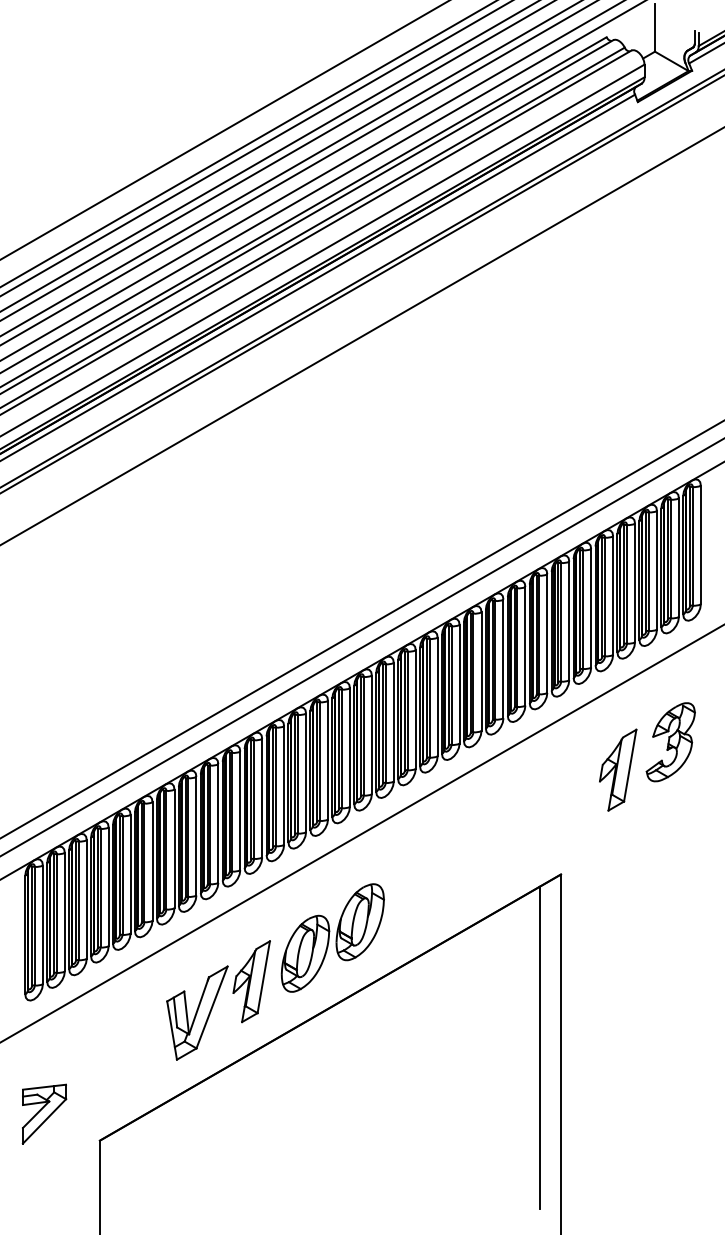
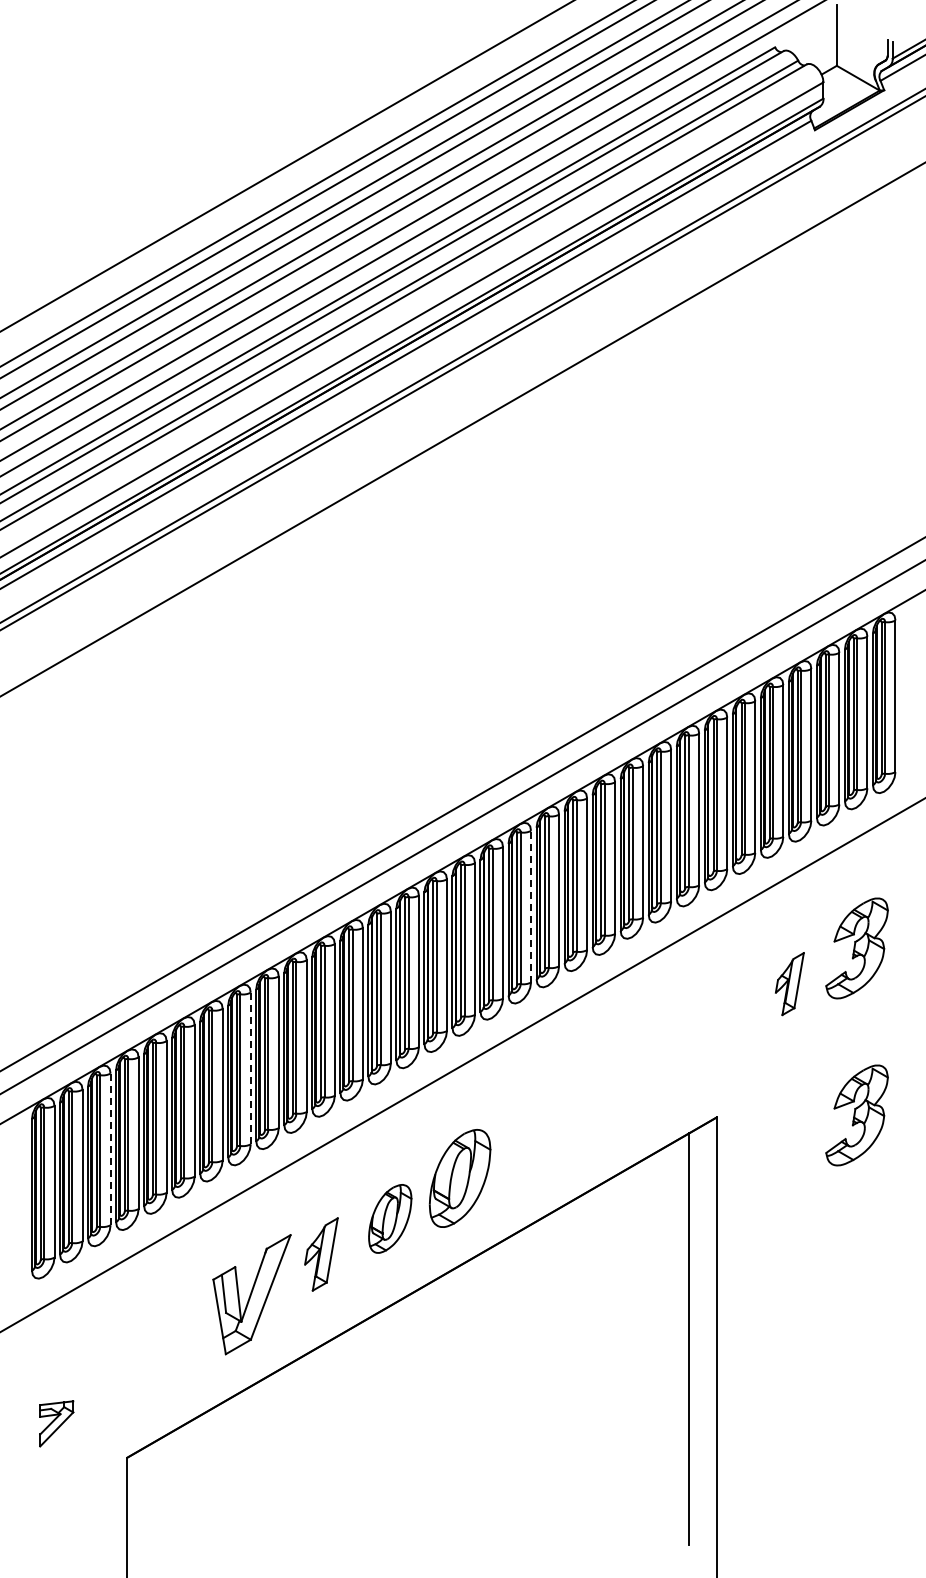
line: (416, 709) -> (531, 906), solid -> dashed
part: (617, 769) -> (789, 983), size x0.6
line: (196, 836) -> (250, 1068), solid -> dashed
part: (670, 872) -> (856, 1115), added
line: (86, 899) -> (110, 1149), solid -> dashed
part: (305, 953) -> (390, 1218), size x0.7
part: (251, 981) -> (321, 1254), size x0.7
part: (44, 1113) -> (56, 1423), size x0.6

